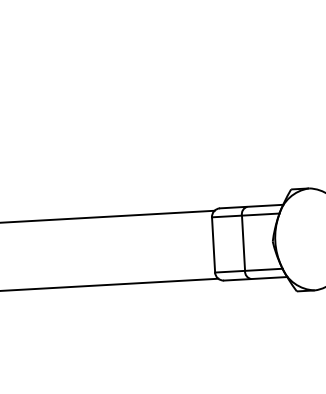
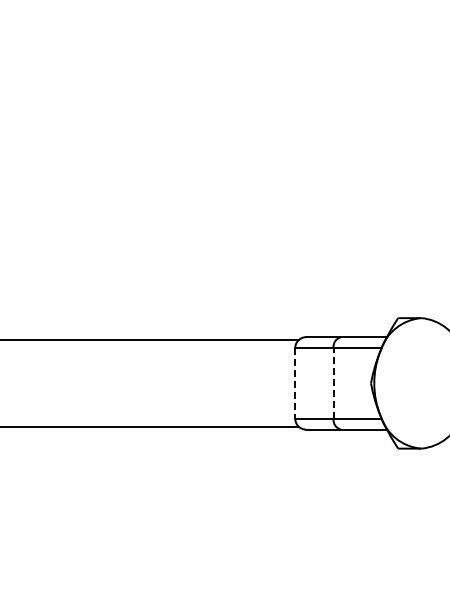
line: (243, 242) -> (333, 382), solid -> dashed
line: (213, 245) -> (295, 383), solid -> dashed

